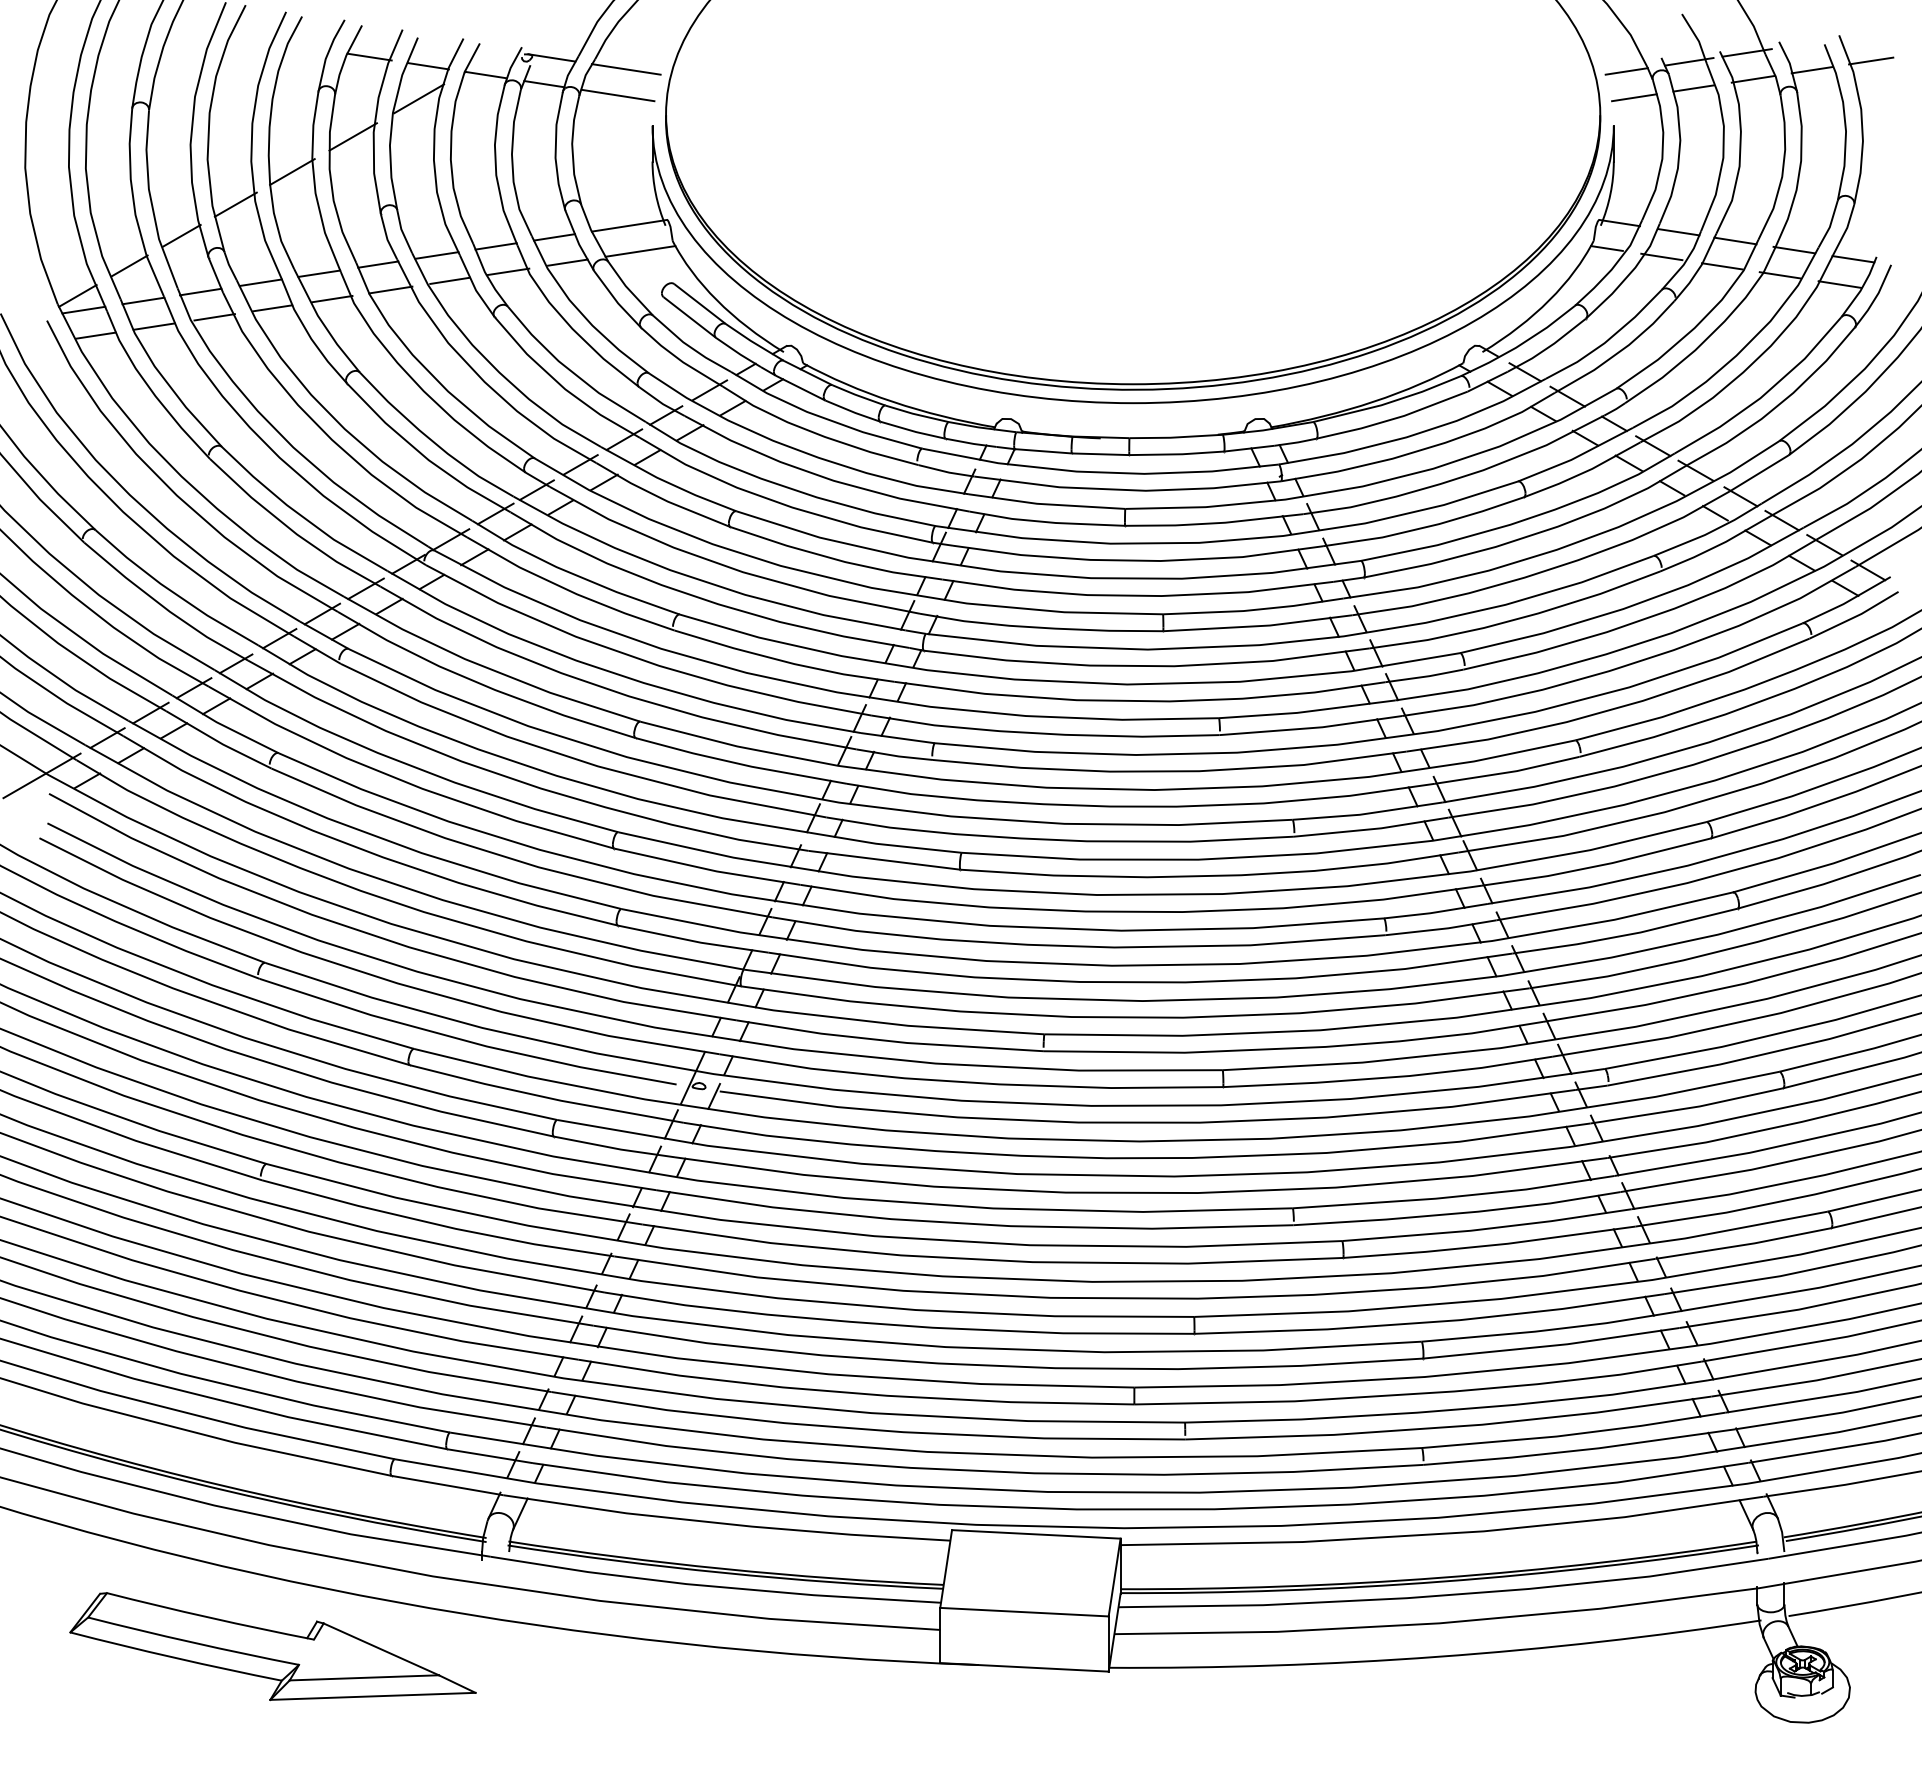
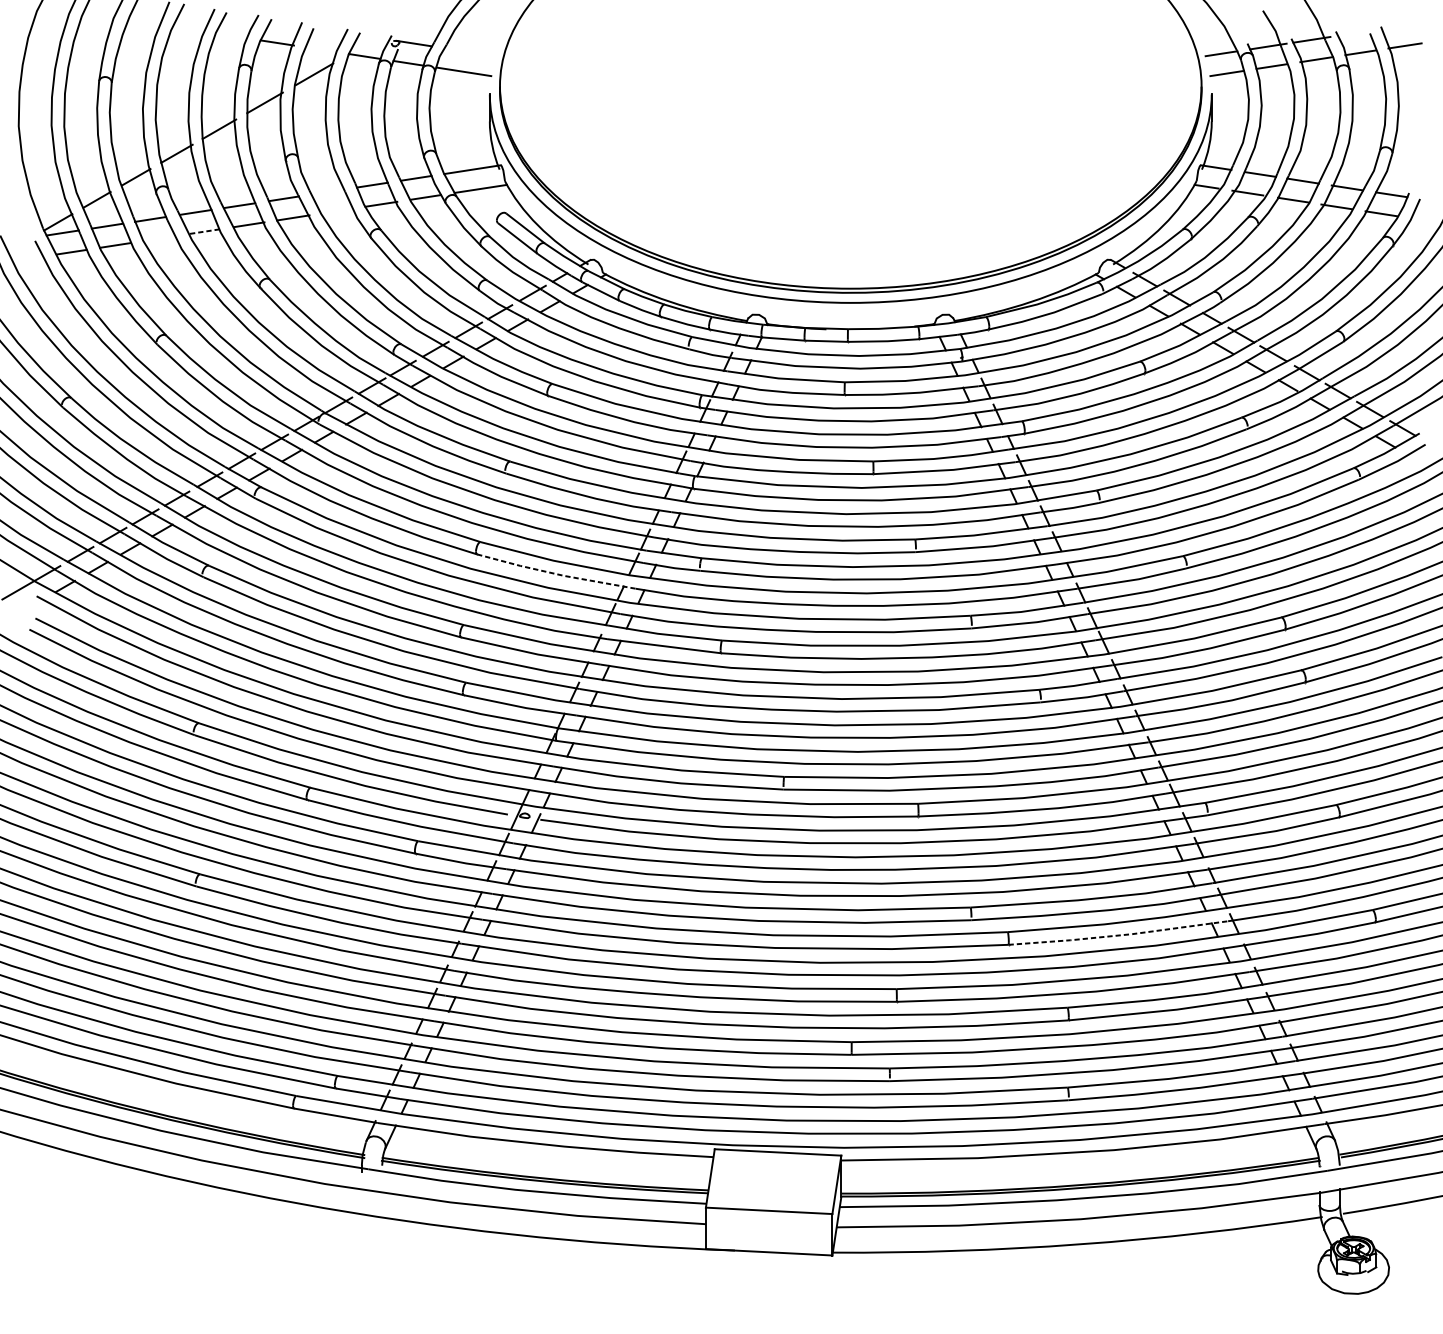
line: (428, 66) -> (321, 50), removed
line: (625, 69) -> (469, 52), removed
line: (436, 255) -> (327, 191), removed
line: (450, 280) -> (338, 210), removed
line: (272, 308) -> (204, 231), solid -> dashed
line: (214, 317) -> (160, 238), removed
line: (740, 764) -> (555, 574), solid -> dashed
line: (1490, 1245) -> (1119, 935), solid -> dashed
part: (272, 1646) -> (204, 1236), removed

